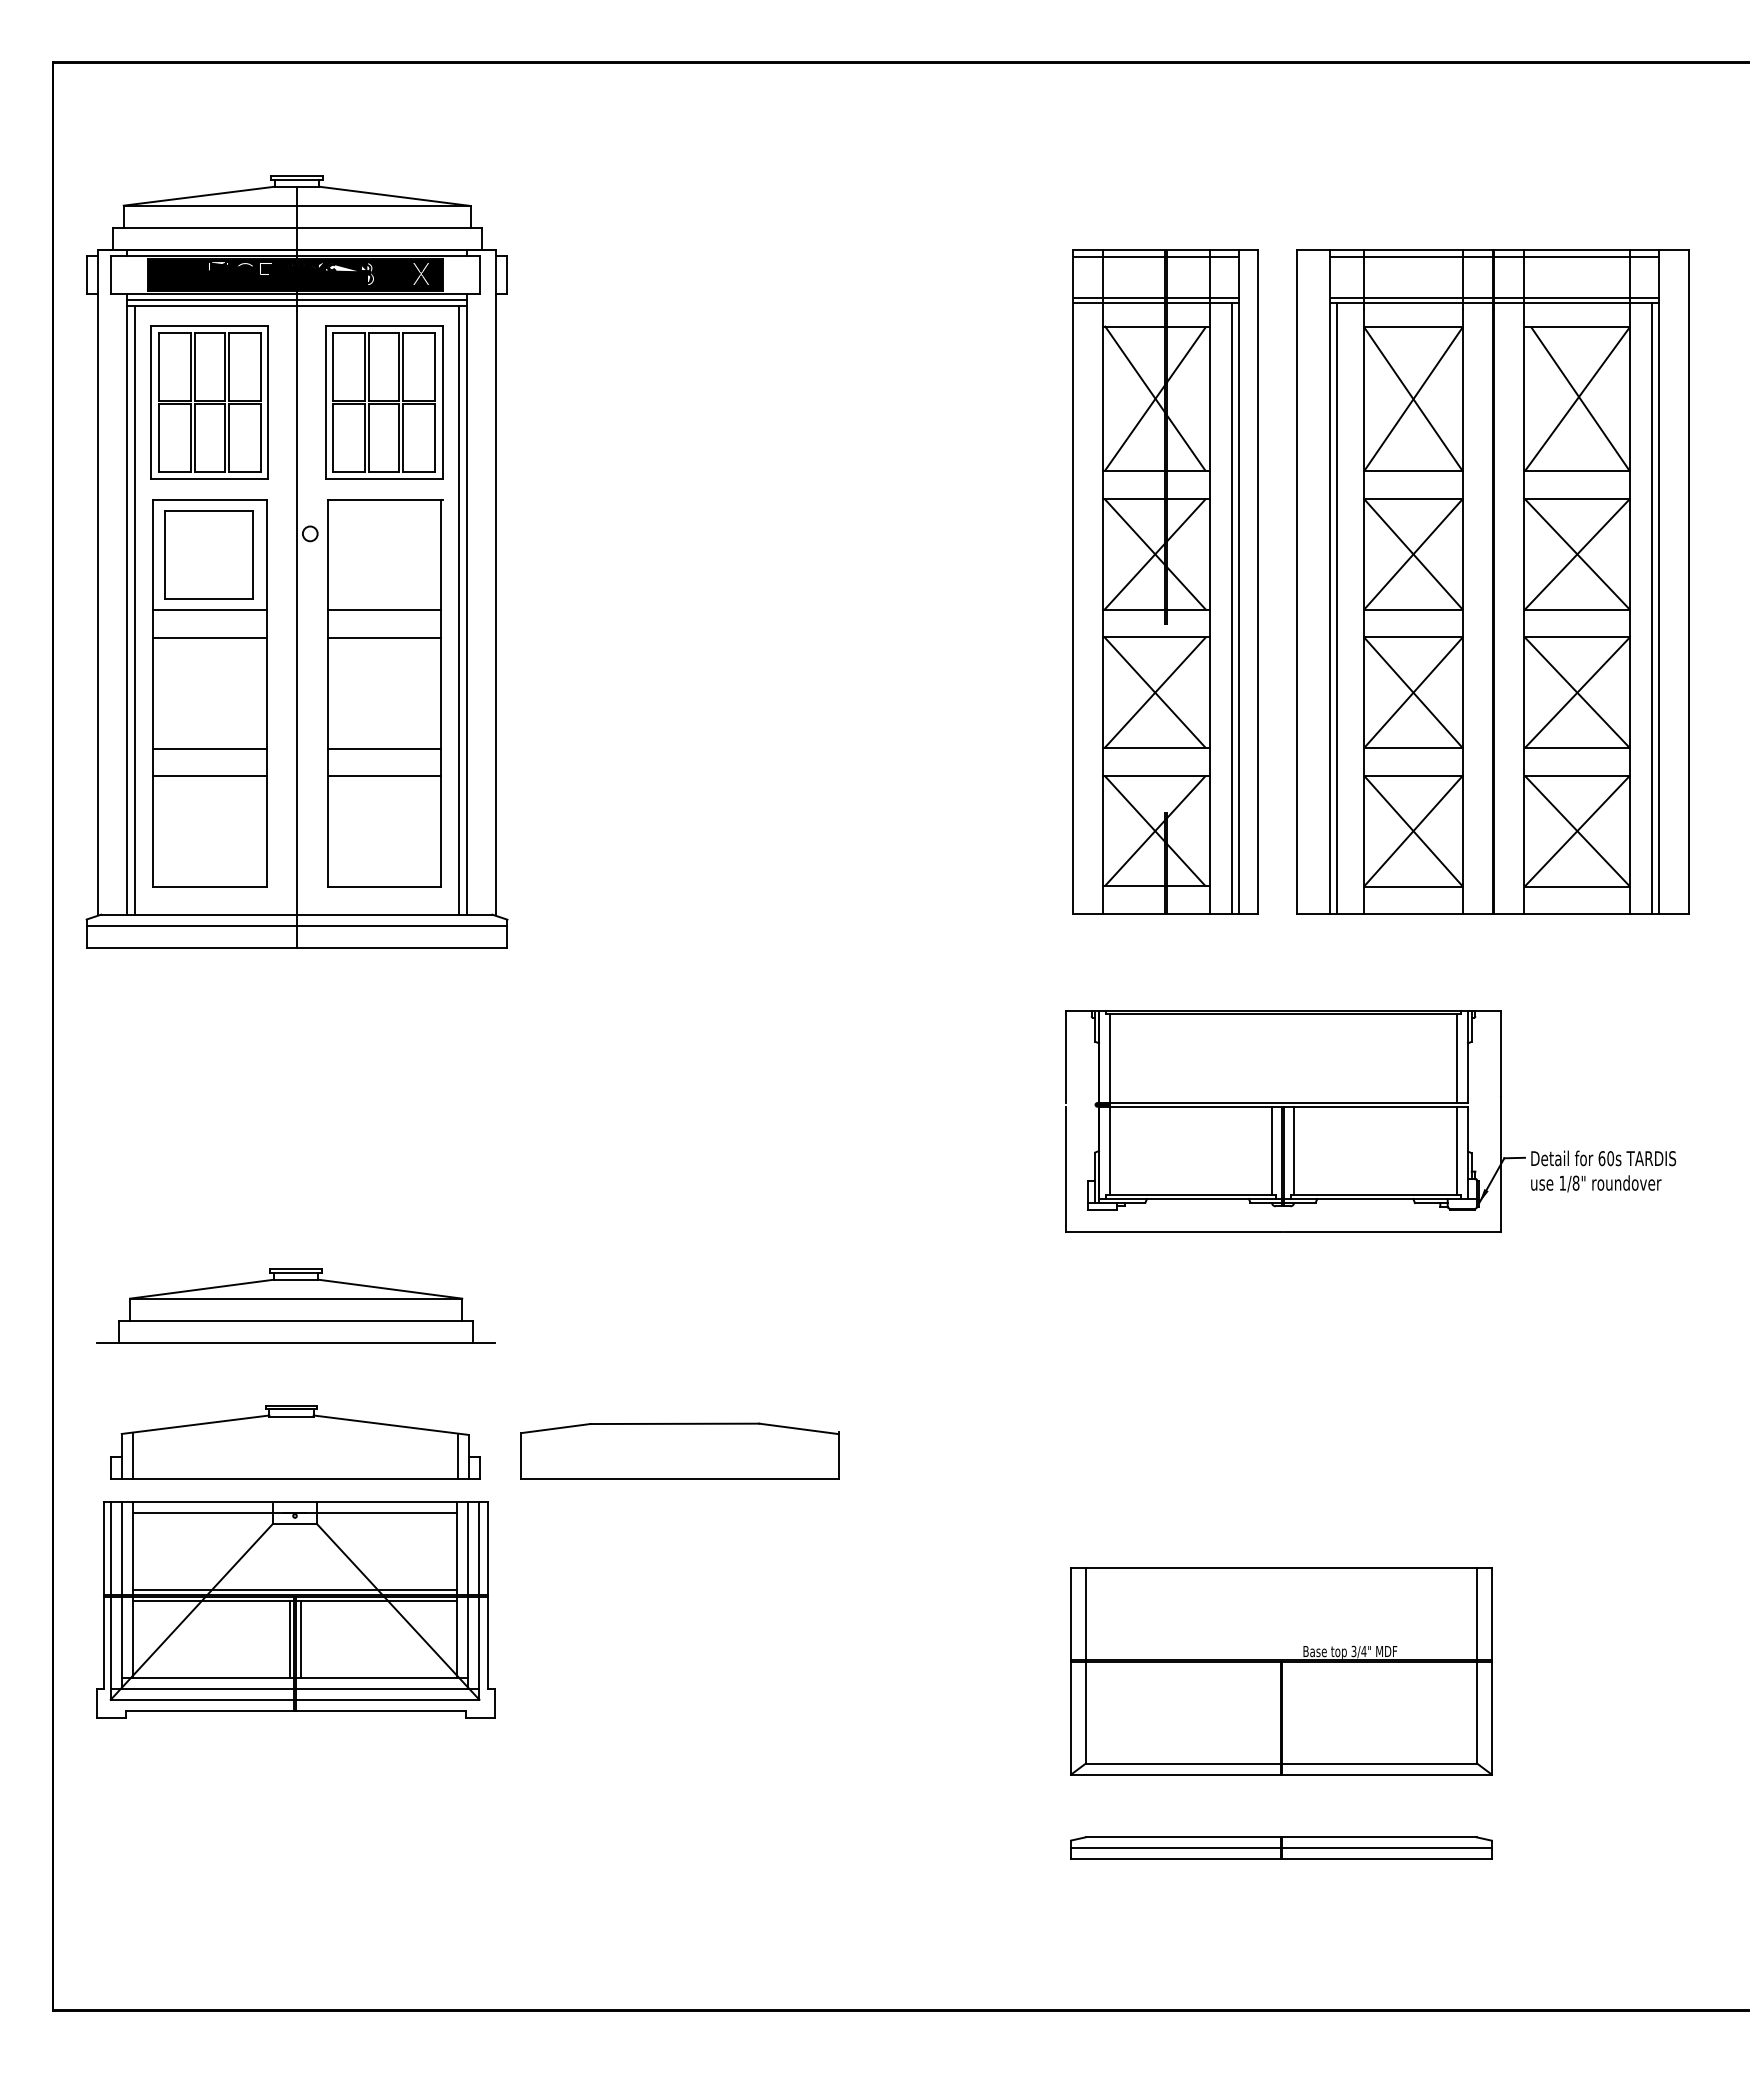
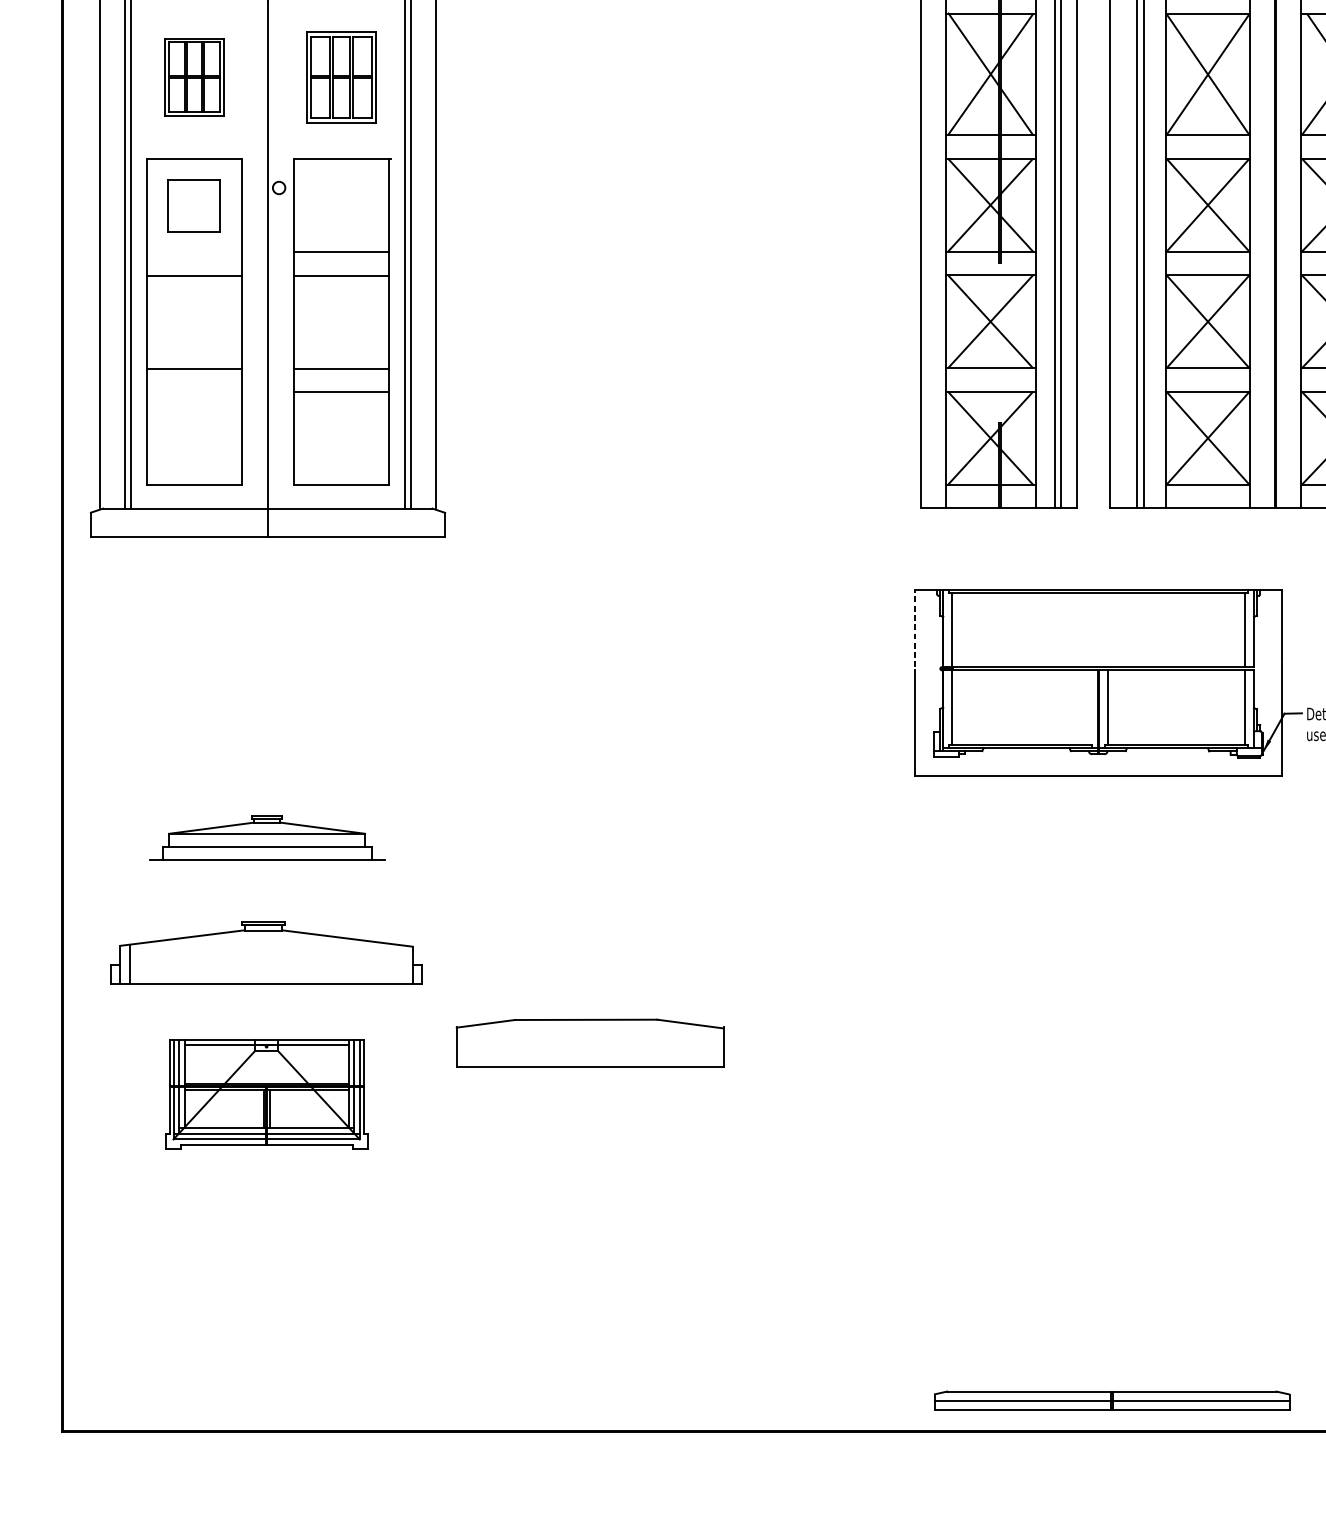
part: (209, 402) -> (194, 77), size x0.6
part: (384, 402) -> (341, 77), size x0.7
part: (208, 554) -> (193, 205), size x0.7
line: (209, 610) -> (194, 252), removed
line: (209, 776) -> (194, 392), removed
line: (296, 925) -> (267, 517), removed
line: (1065, 1056) -> (915, 628), solid -> dashed
line: (1272, 1150) -> (1089, 707), removed
part: (295, 1305) -> (266, 837), size x0.7
part: (679, 1450) -> (590, 1042), moved
line: (457, 1456) -> (403, 964), removed
part: (295, 1609) -> (266, 1093), size x0.6
part: (1281, 1671) -> (1096, 1145), removed
part: (1281, 1847) -> (1112, 1400), moved

